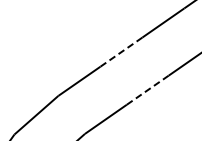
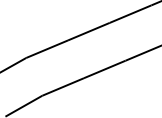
line: (121, 52) -> (88, 31), dashed -> solid
line: (147, 90) -> (104, 69), dashed -> solid

